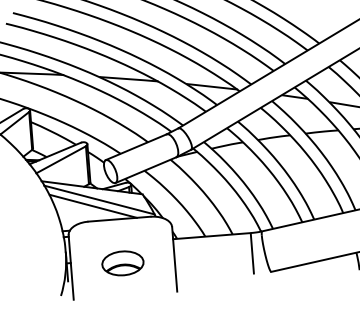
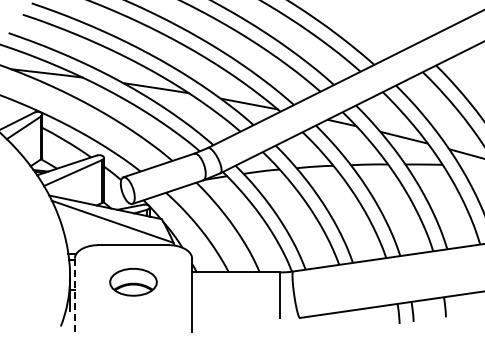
line: (93, 206) -> (105, 228), removed
part: (122, 263) -> (133, 282), moved
line: (70, 267) -> (74, 295), solid -> dashed

